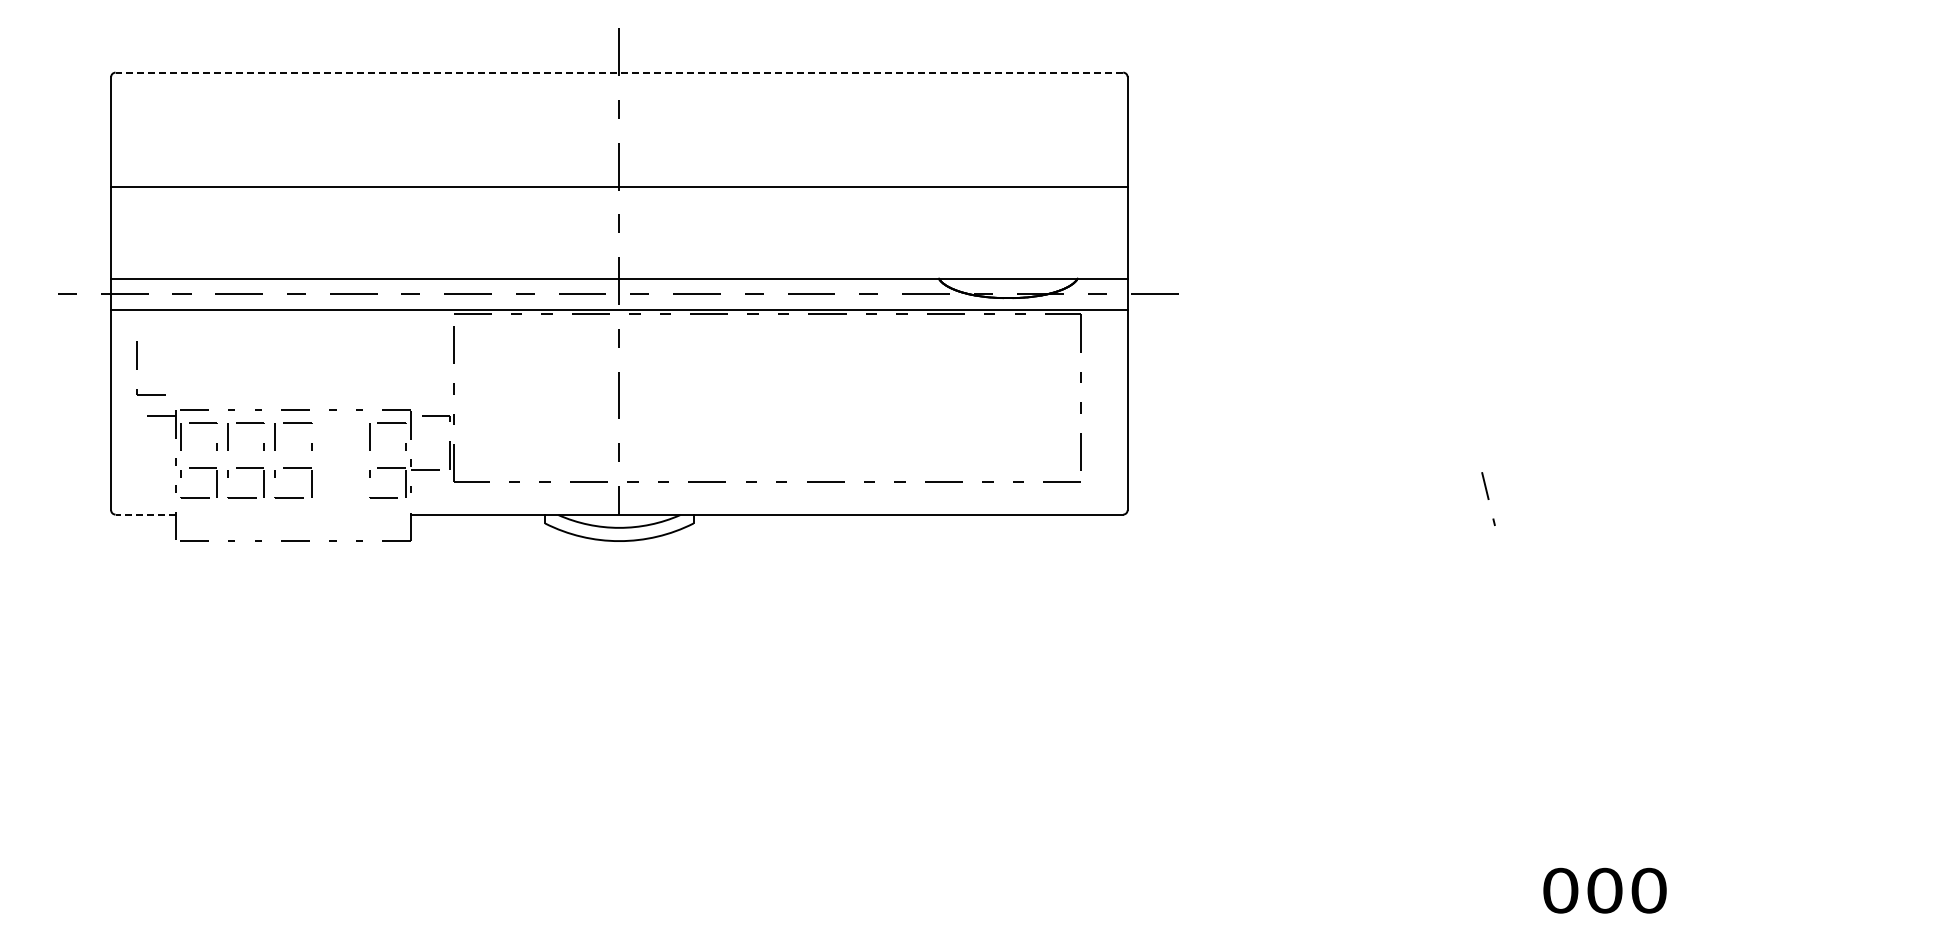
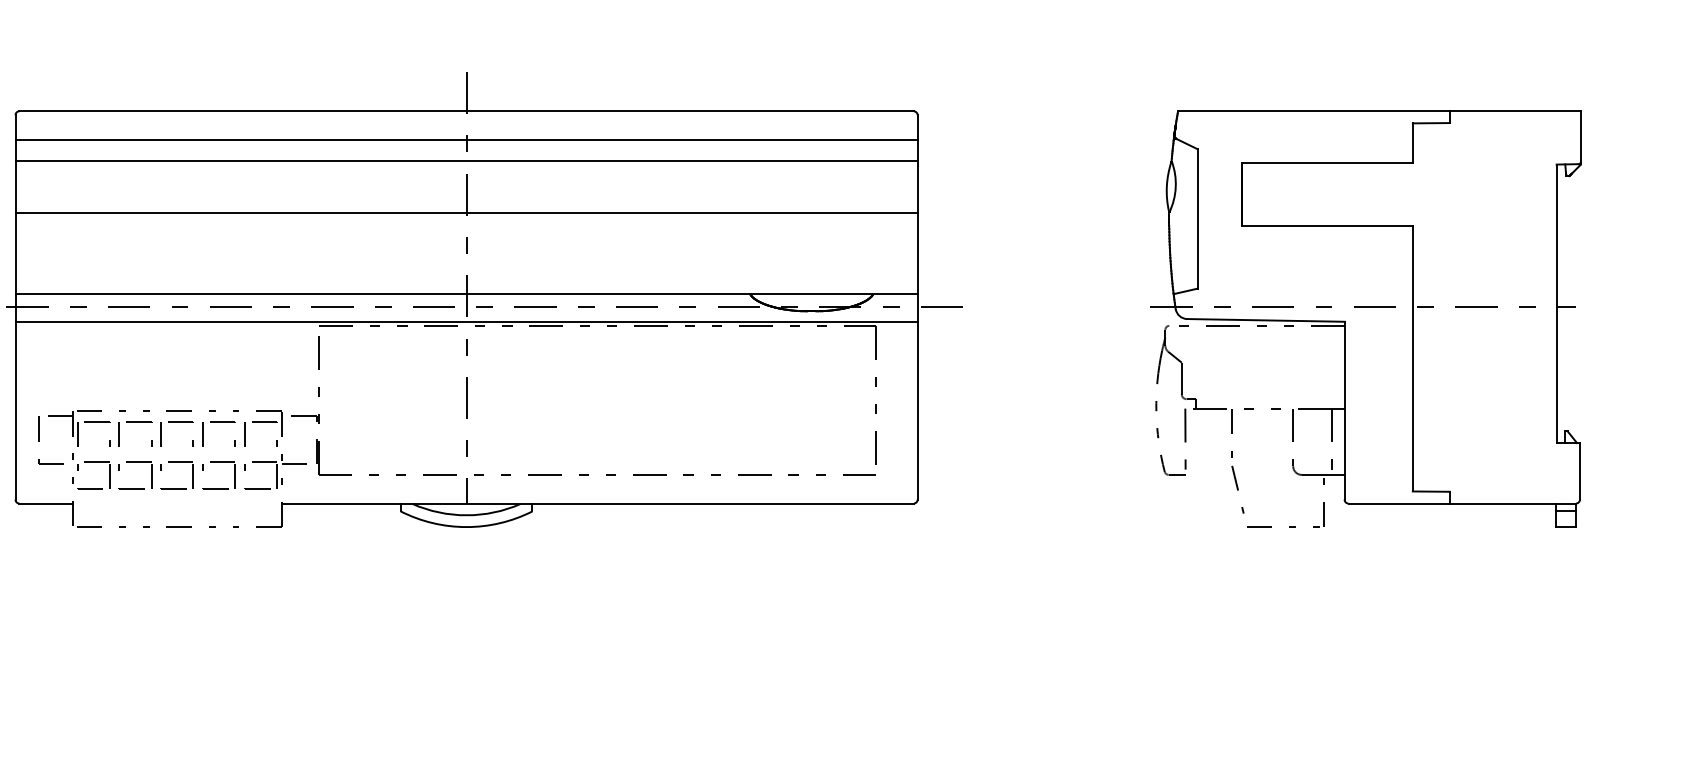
line: (619, 72) -> (466, 111), dashed -> solid
line: (619, 104) -> (466, 139), added
line: (619, 128) -> (466, 160), added
part: (1632, 306) -> (1365, 318), added
part: (137, 368) -> (38, 440), moved
part: (340, 467) -> (219, 461), added
line: (145, 514) -> (46, 503), dashed -> solid

